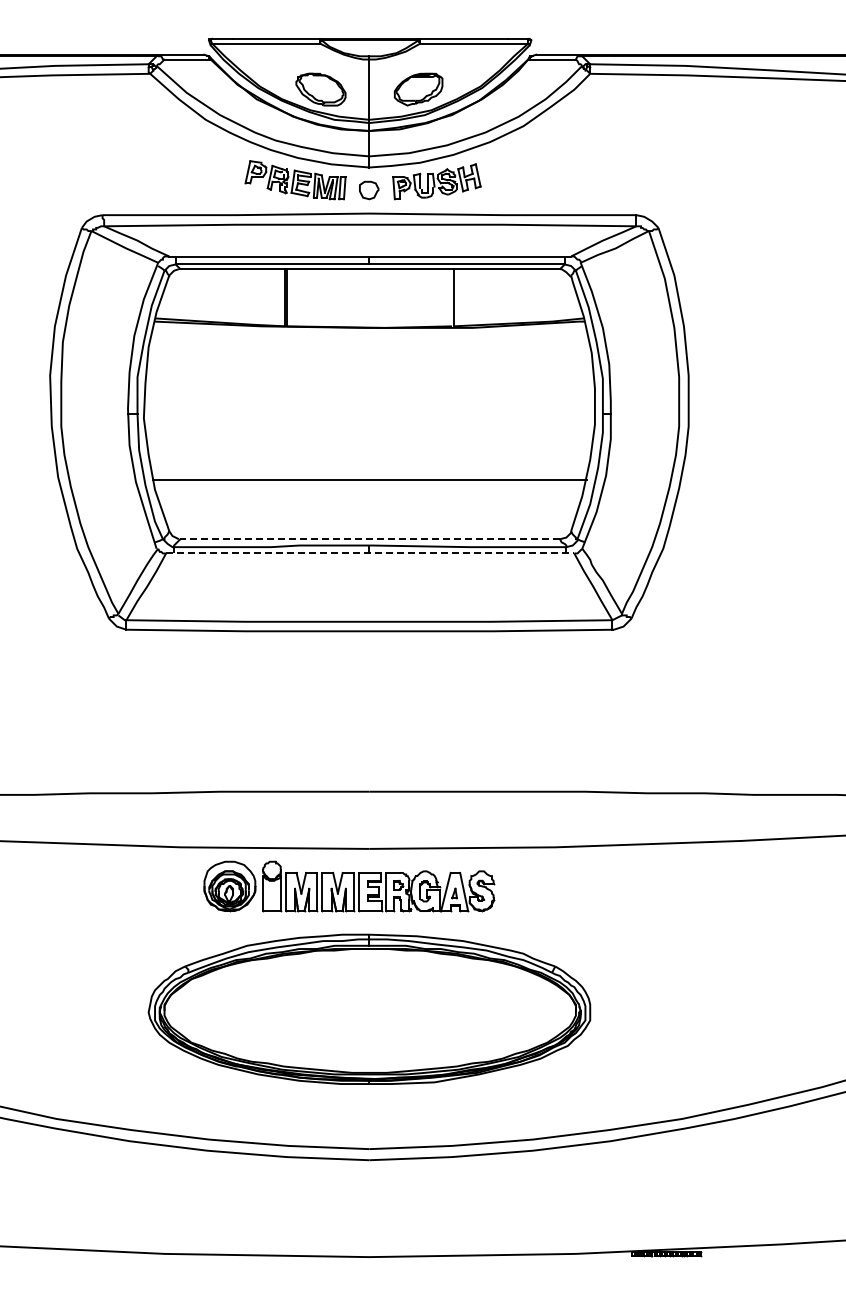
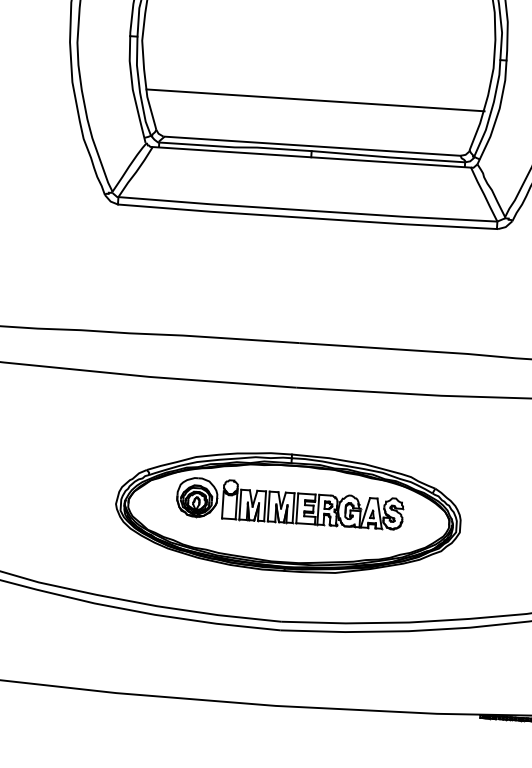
line: (370, 539) -> (312, 146), dashed -> solid
line: (370, 553) -> (312, 157), dashed -> solid
part: (349, 886) -> (290, 503), moved

